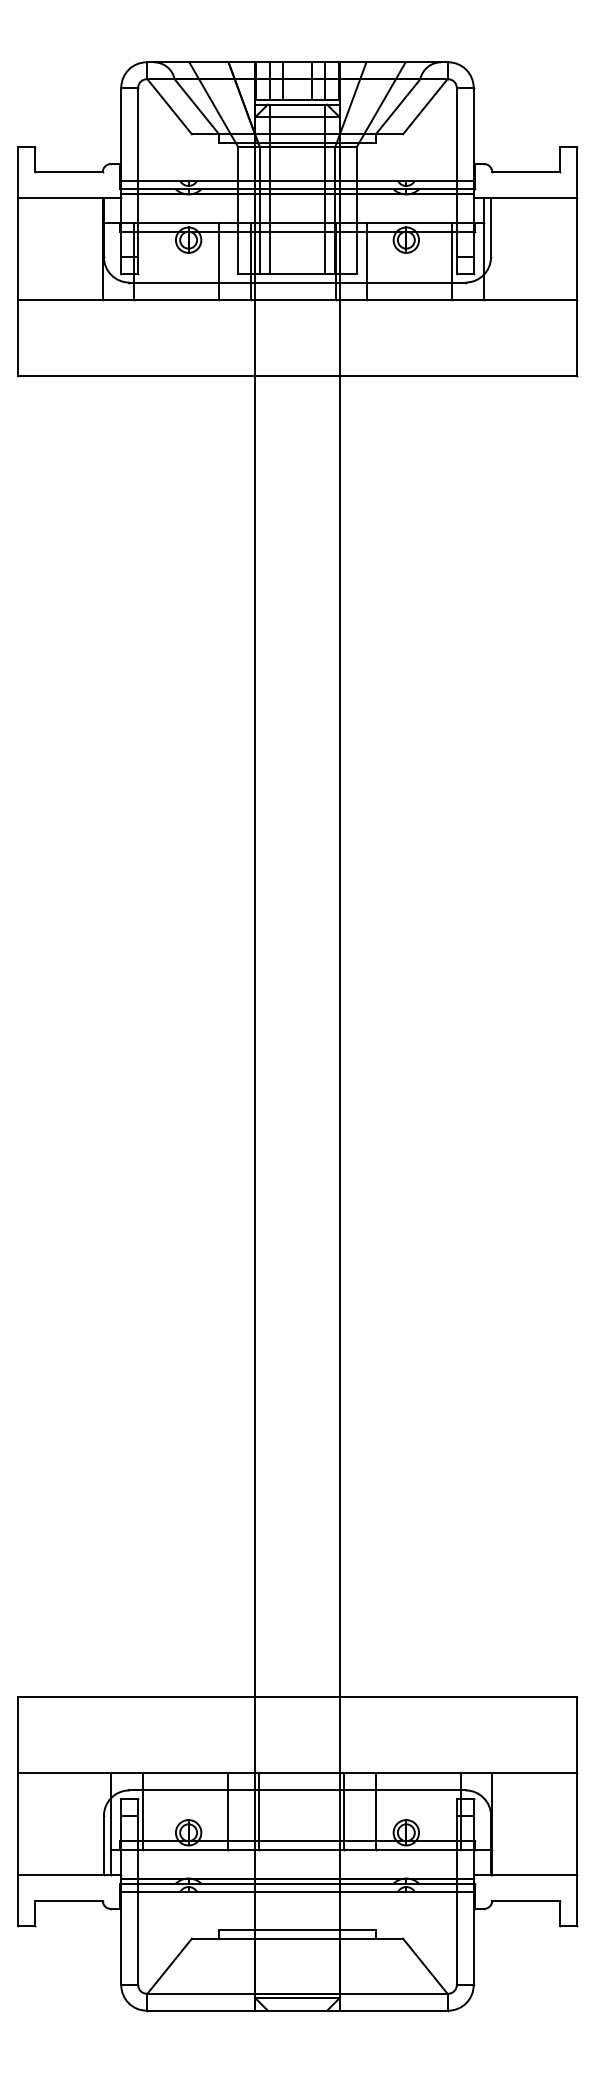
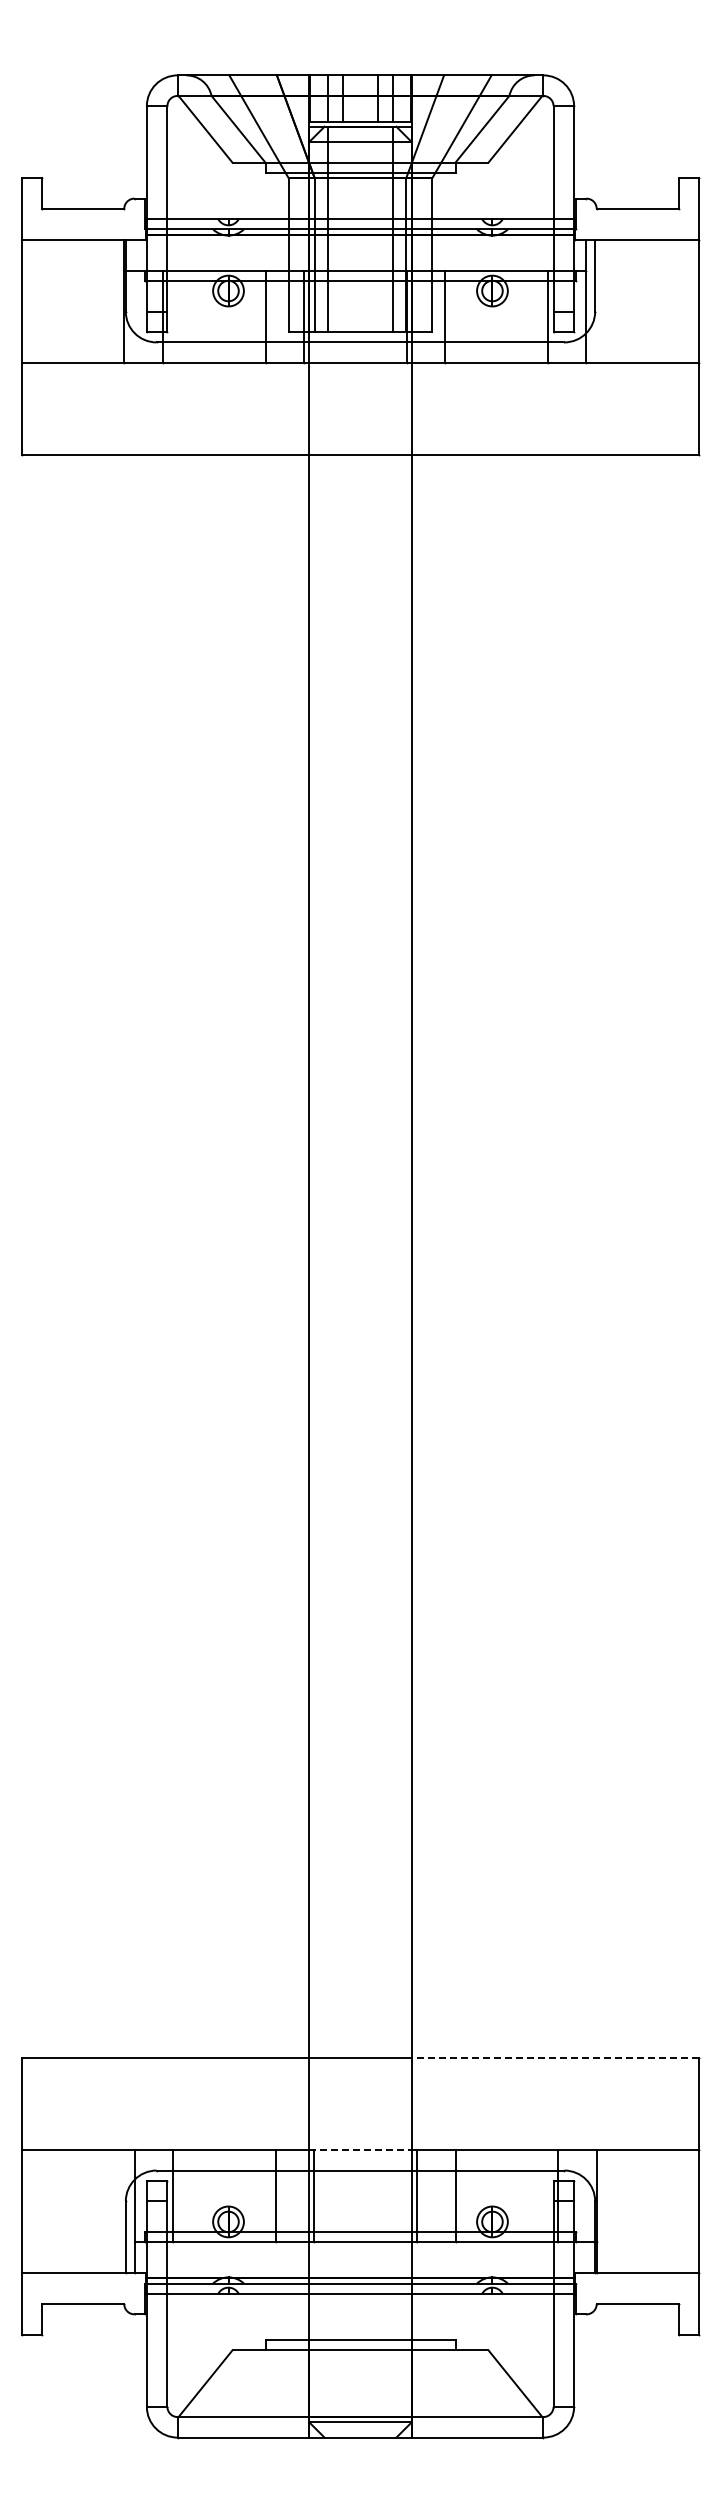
line: (458, 1697) -> (555, 2057), solid -> dashed
line: (297, 1773) -> (360, 2150), solid -> dashed

